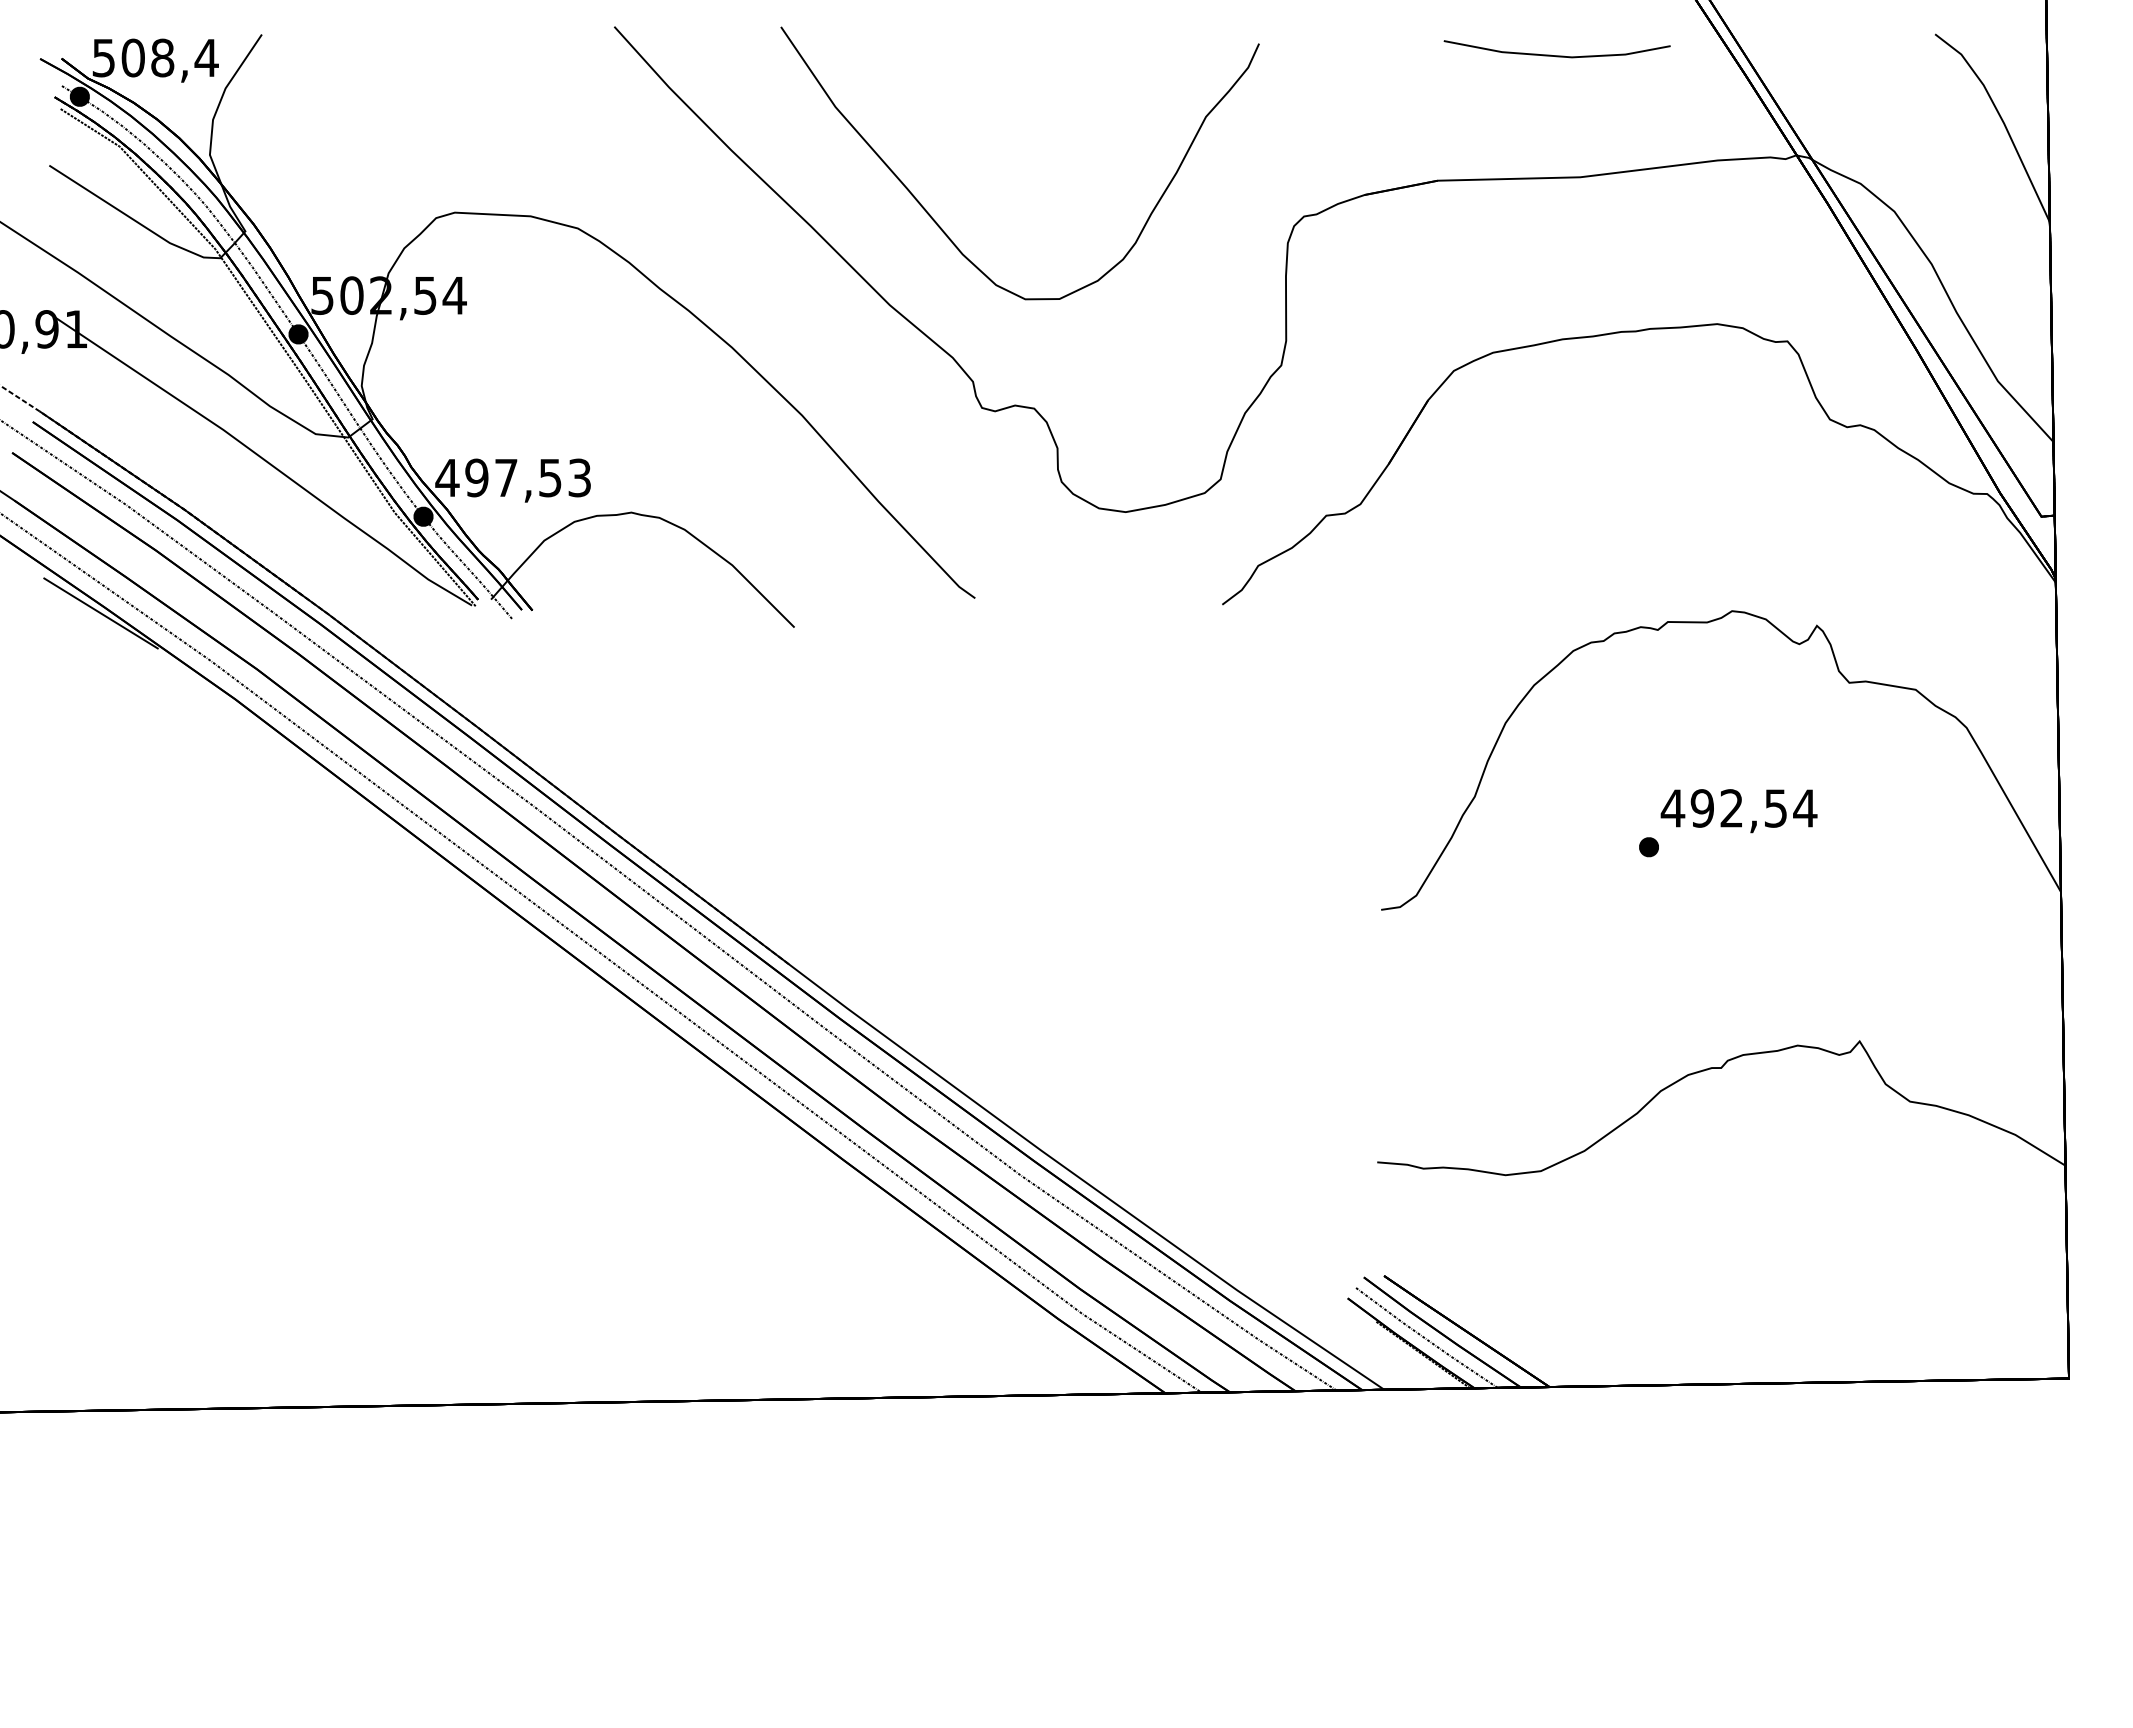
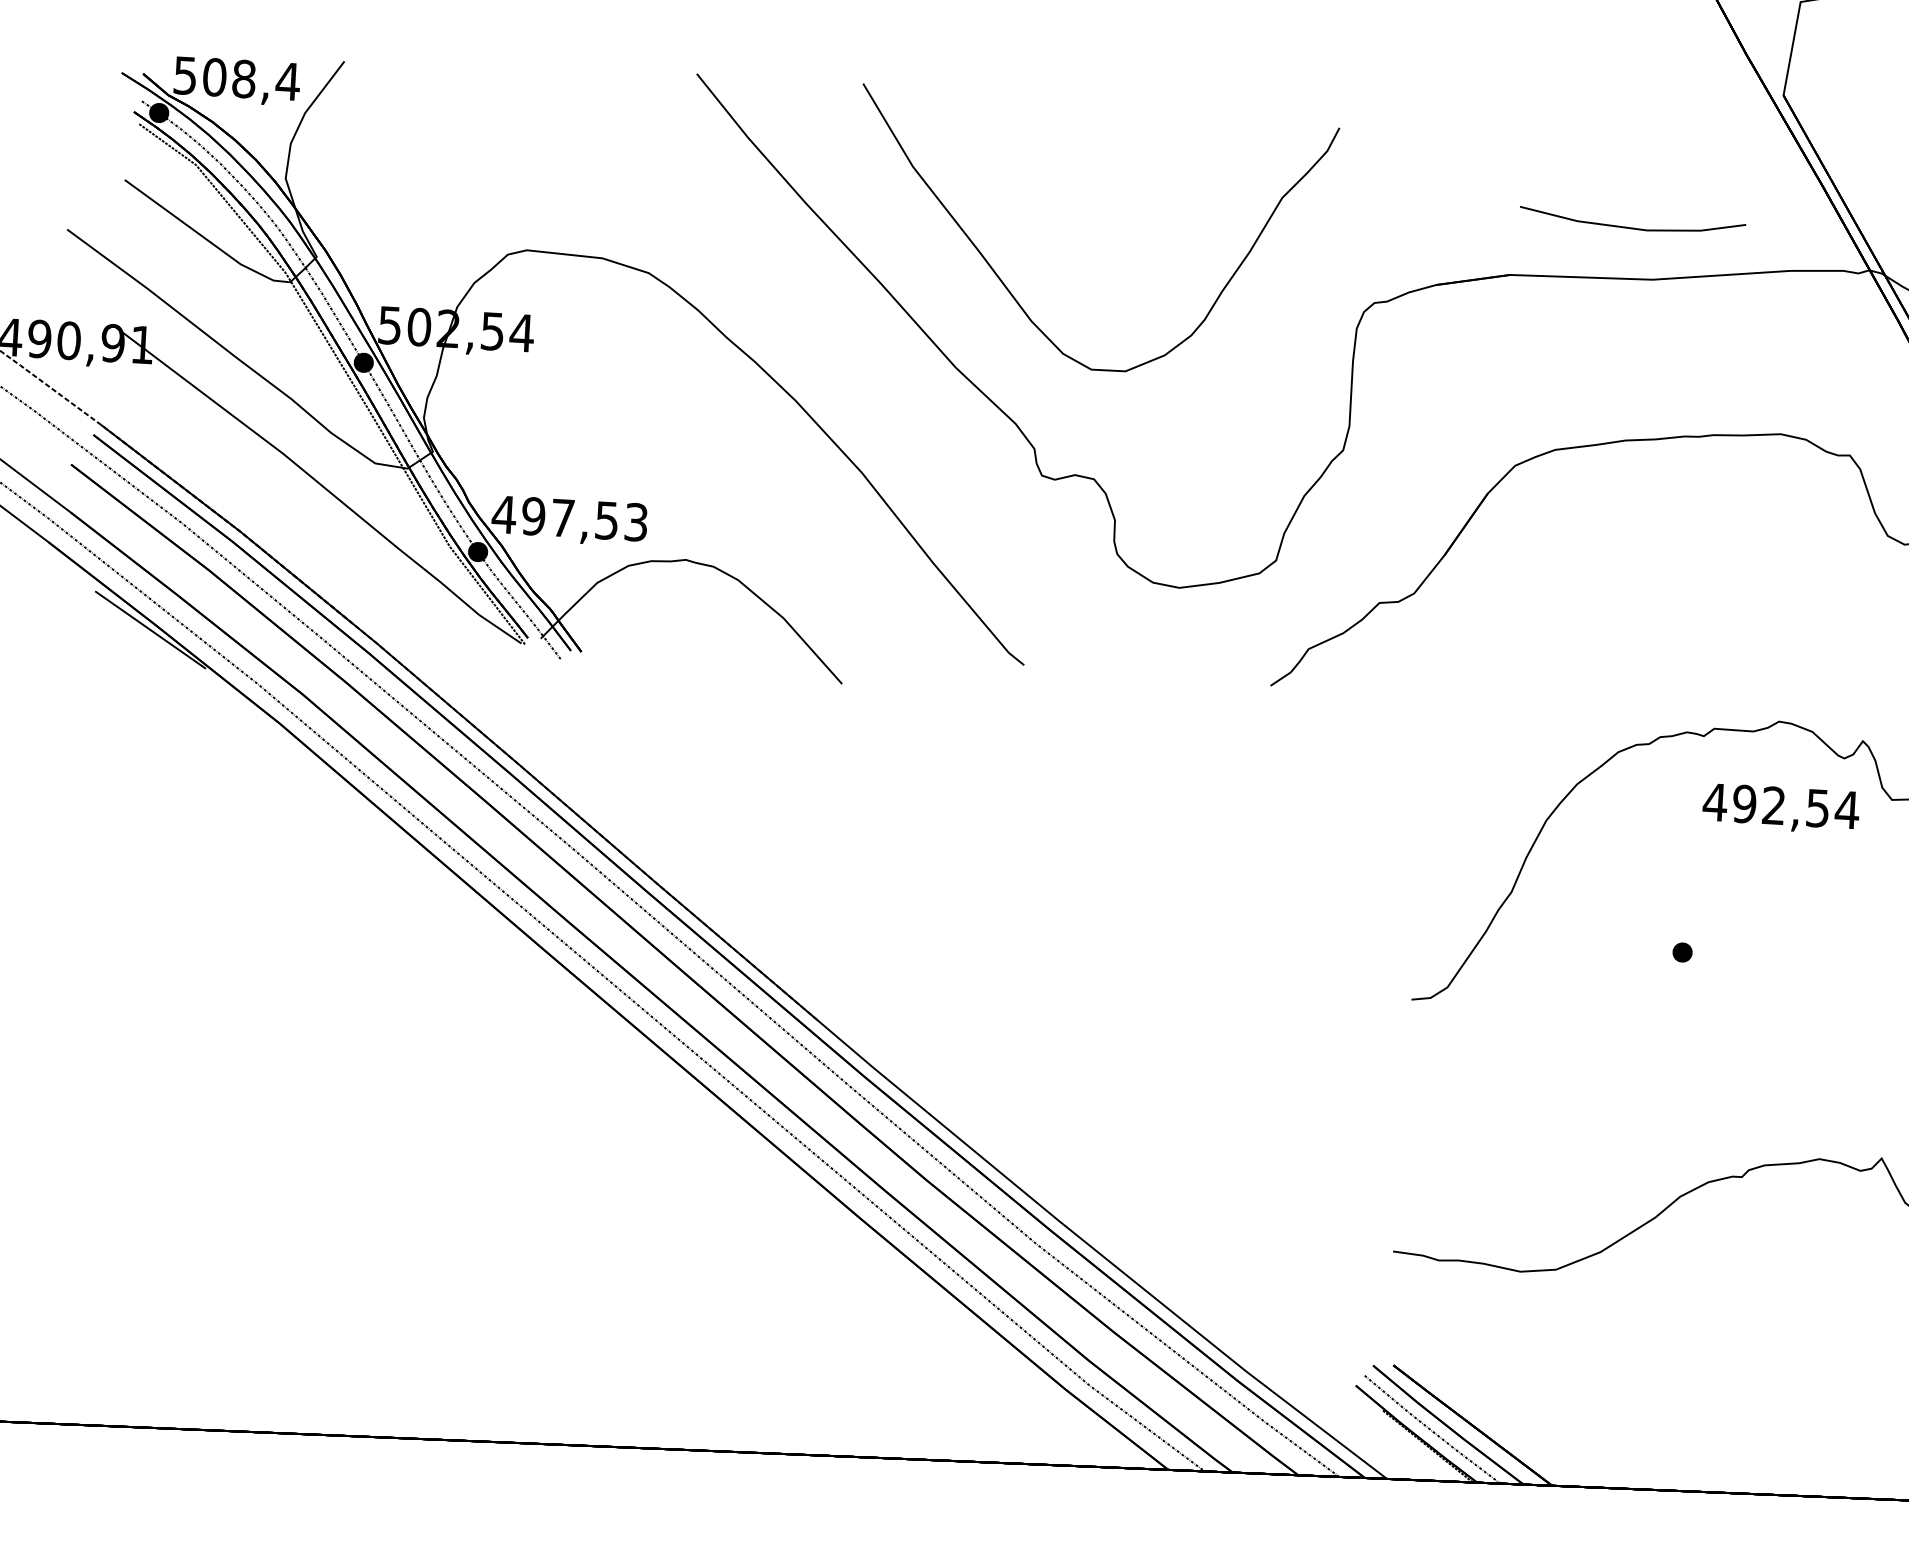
line: (1556, 55) -> (1631, 227), moved
text: (1738, 811) -> (1780, 809), moved

